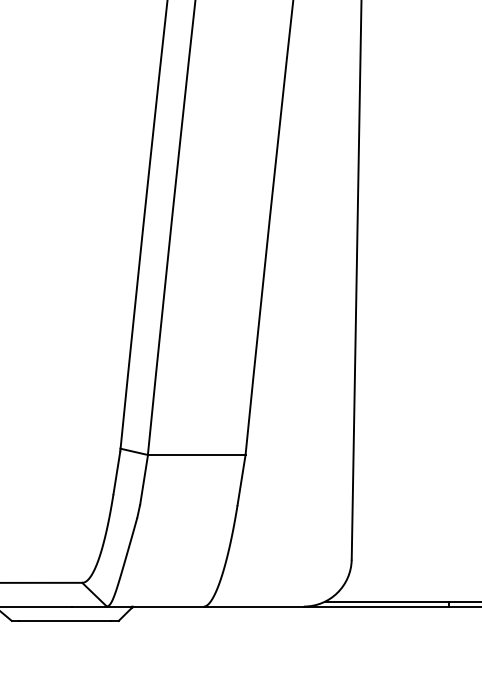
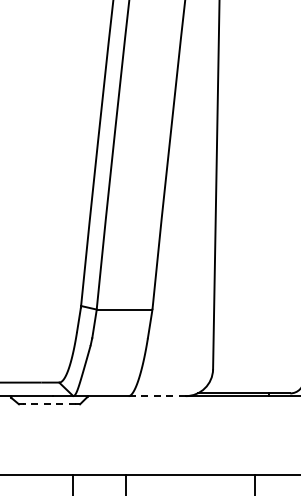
line: (254, 607) -> (157, 396), solid -> dashed
line: (63, 621) -> (48, 404), solid -> dashed

